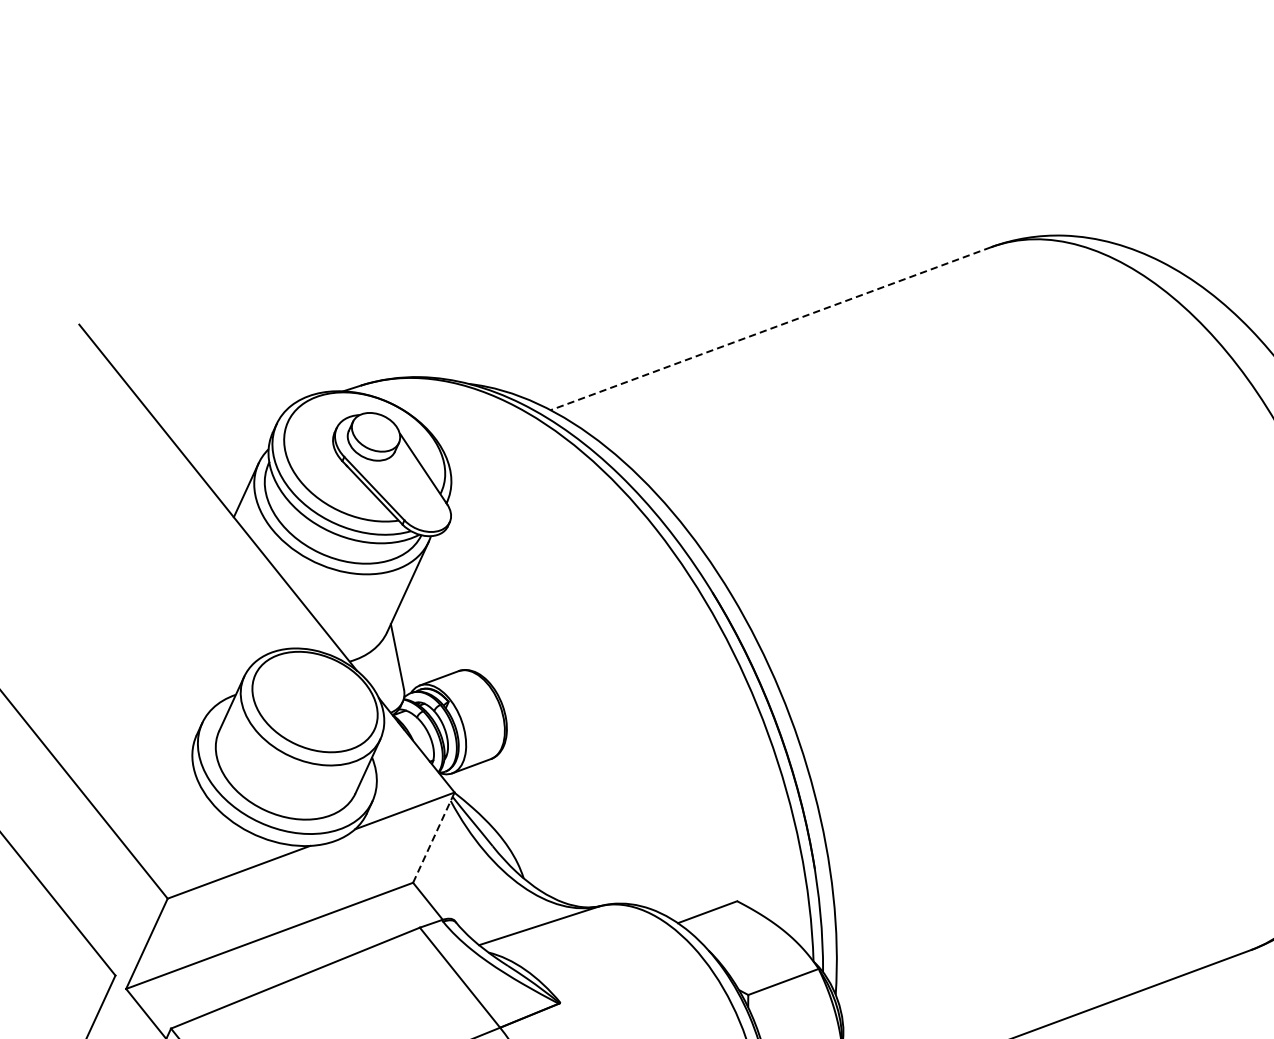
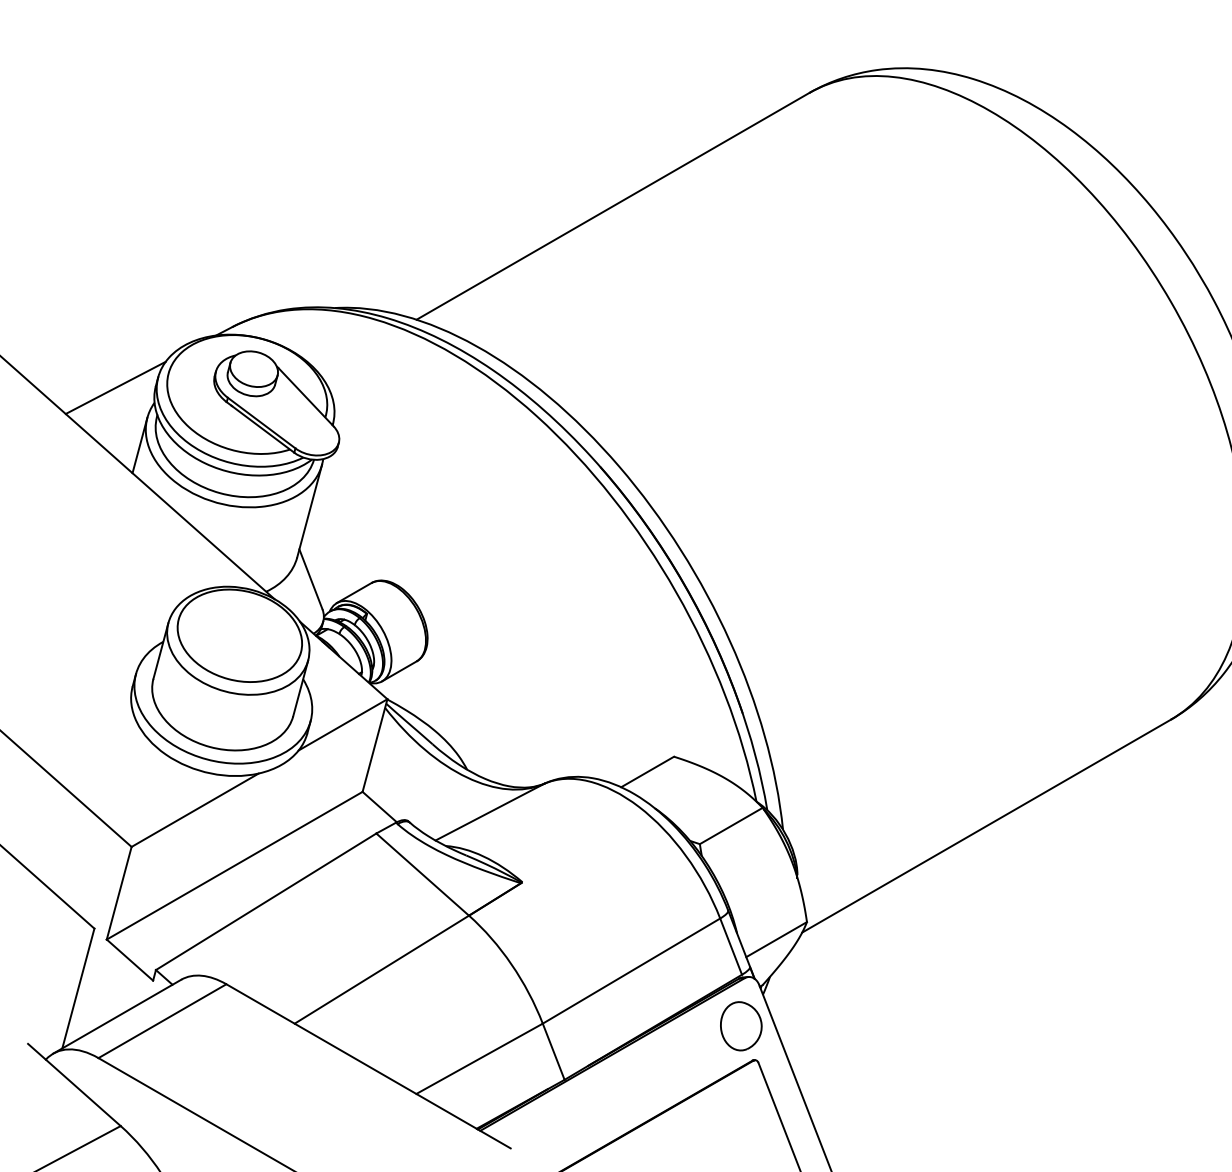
line: (770, 328) -> (612, 206), dashed -> solid
line: (231, 426) -> (115, 387), added
line: (434, 837) -> (375, 745), dashed -> solid

